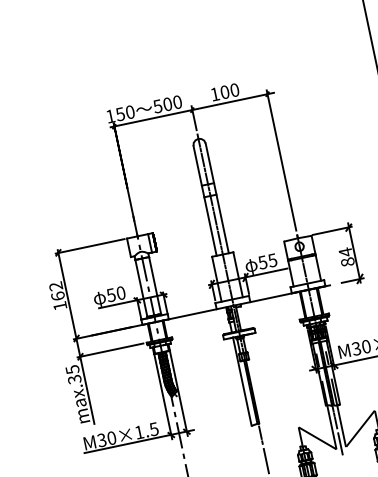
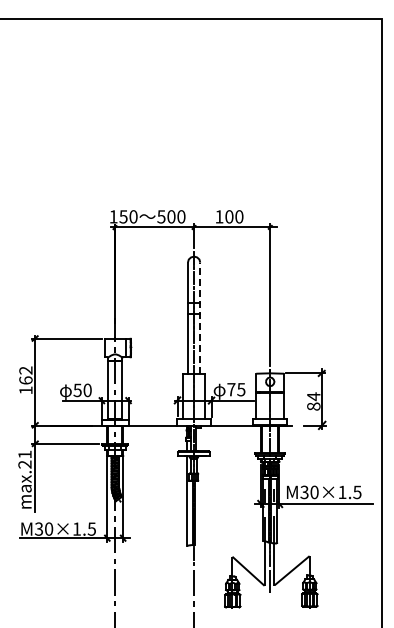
line: (217, 198) -> (200, 318), solid -> dashed
text: (262, 262) -> (231, 389), 55 -> 75
text: (73, 374) -> (24, 459), max.35 -> max.21

